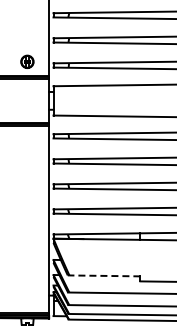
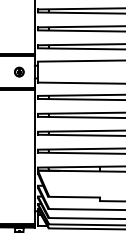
part: (27, 61) -> (19, 71), moved
line: (103, 275) -> (73, 196), dashed -> solid

